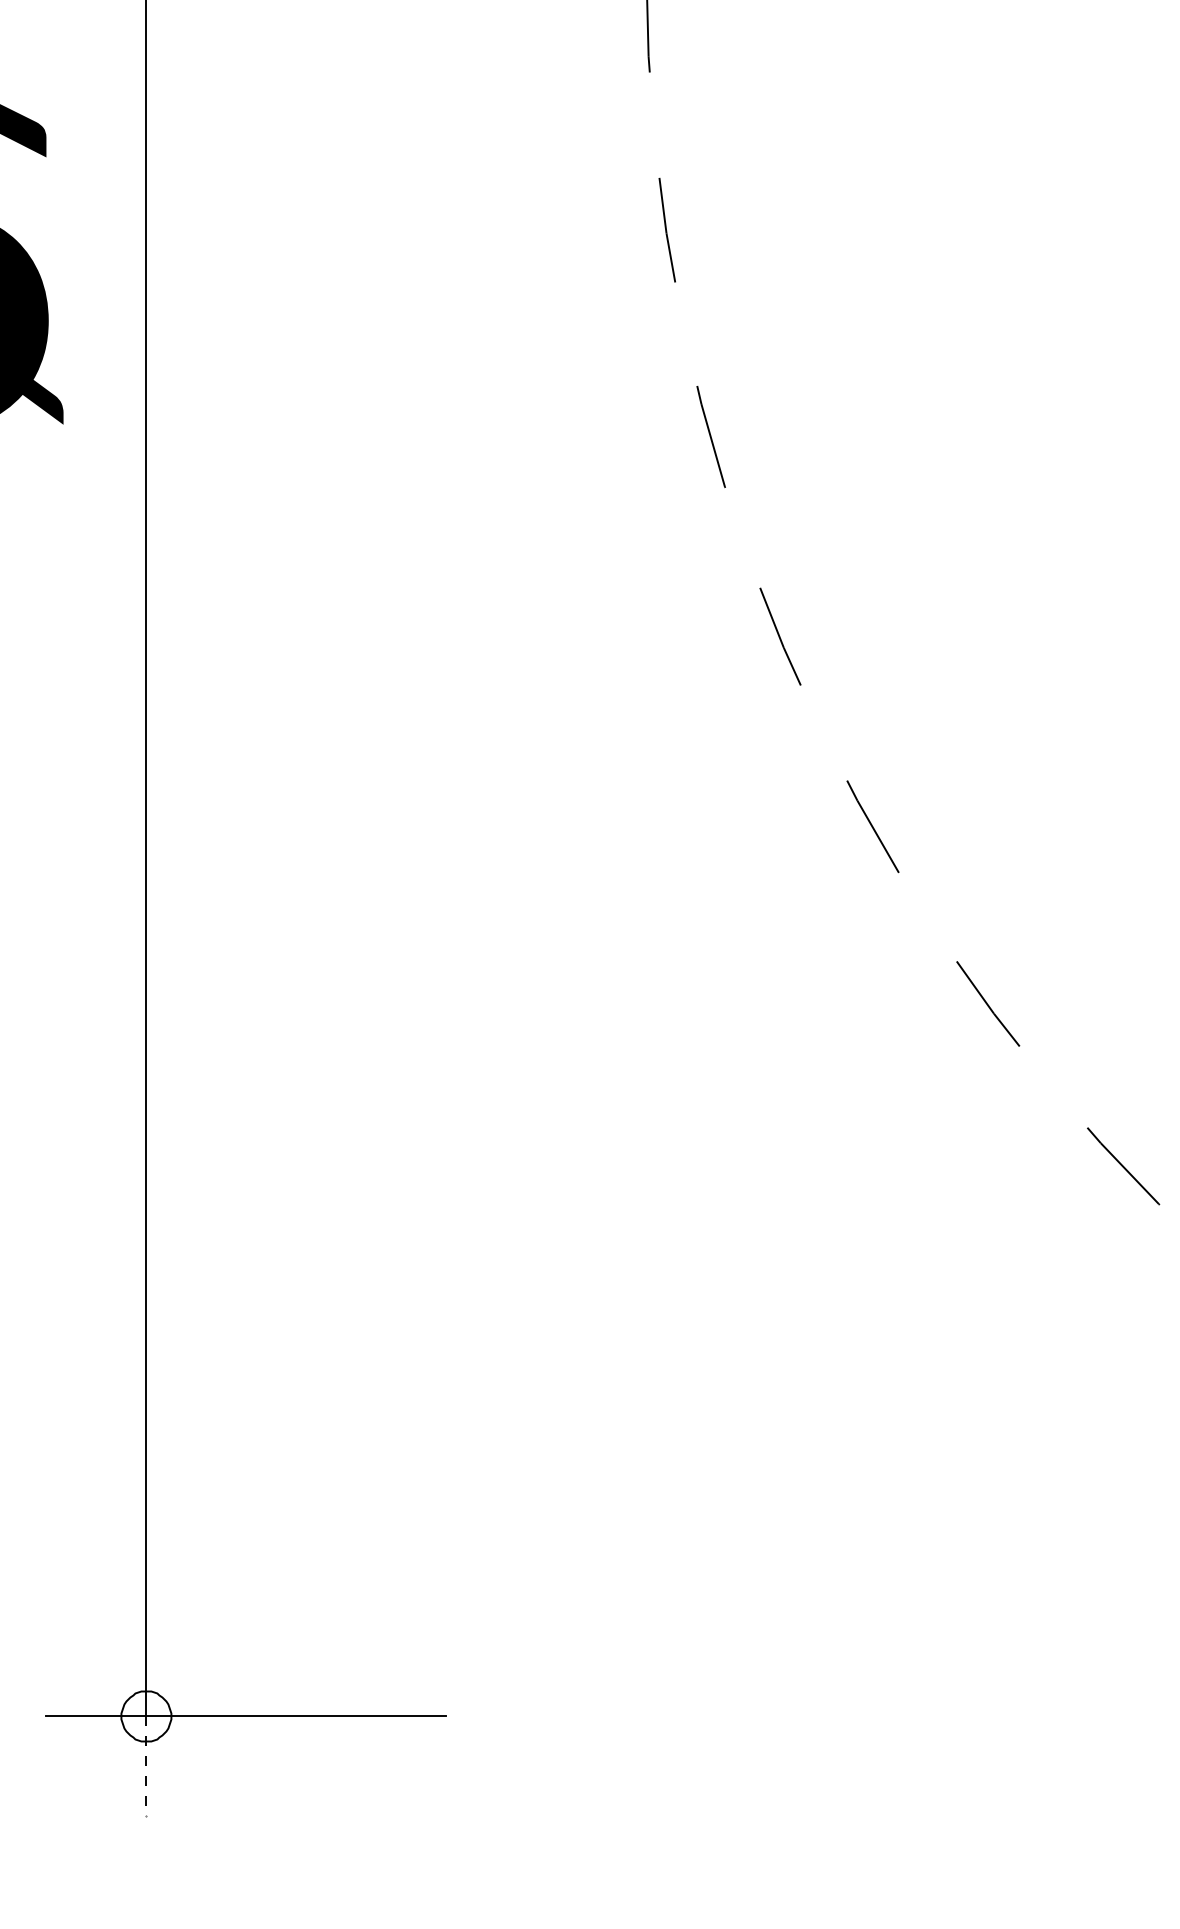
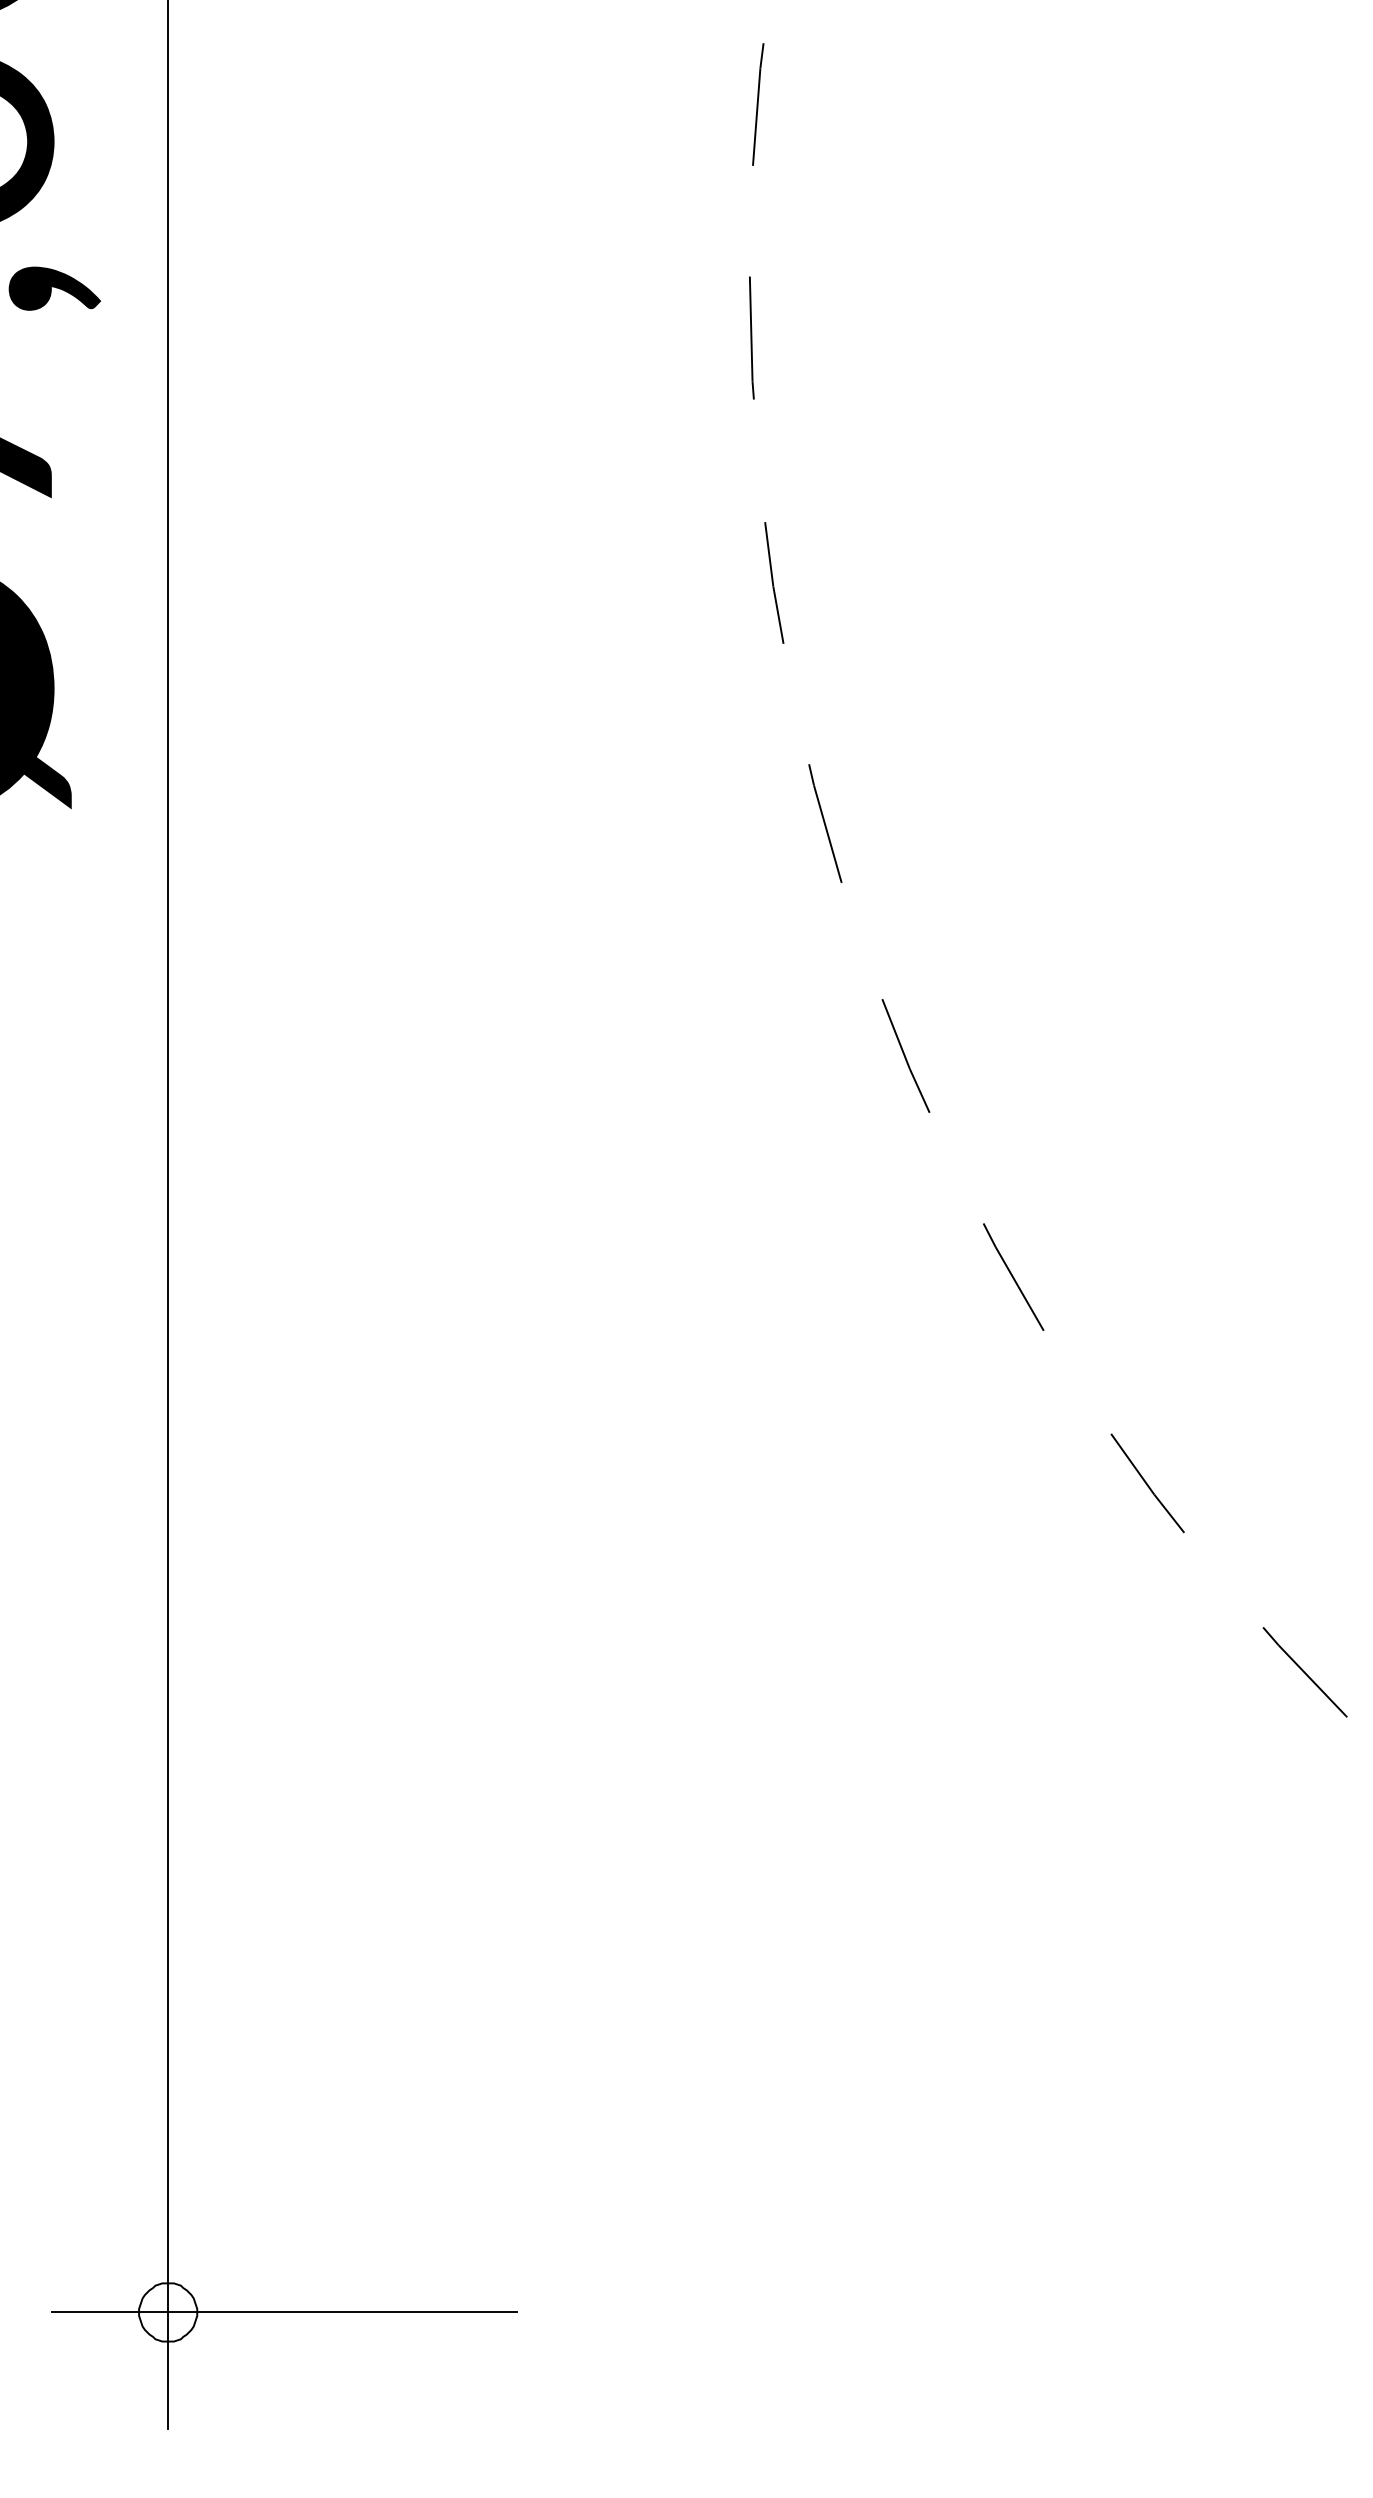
line: (146, 1767) -> (168, 2371), dashed -> solid

